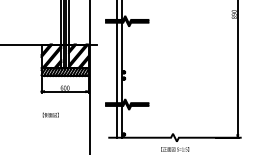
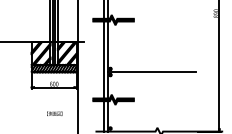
line: (167, 75) -> (152, 72), added
text: (50, 114) -> (54, 113), moved

